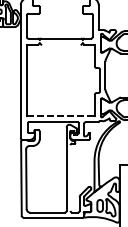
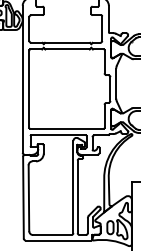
line: (61, 44) -> (67, 49), added
line: (60, 116) -> (66, 128), dashed -> solid
line: (70, 177) -> (77, 196), added

